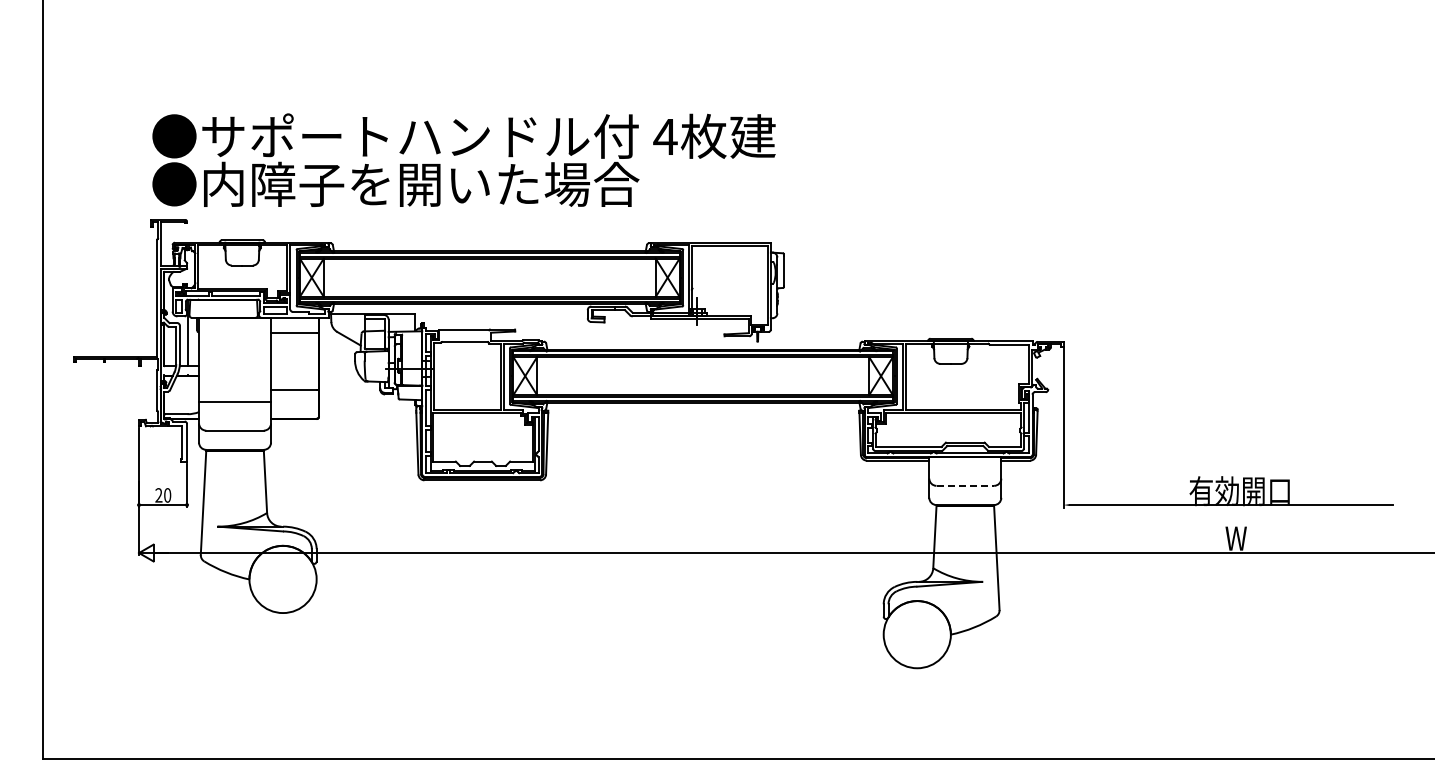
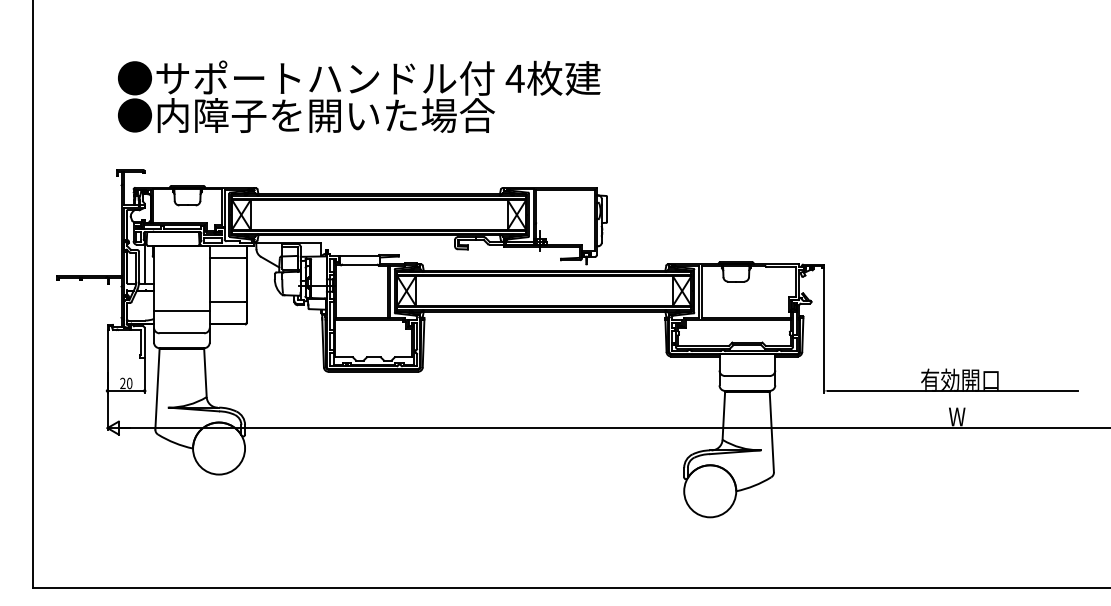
text: (463, 159) -> (358, 96), moved
line: (965, 485) -> (747, 375), dashed -> solid

